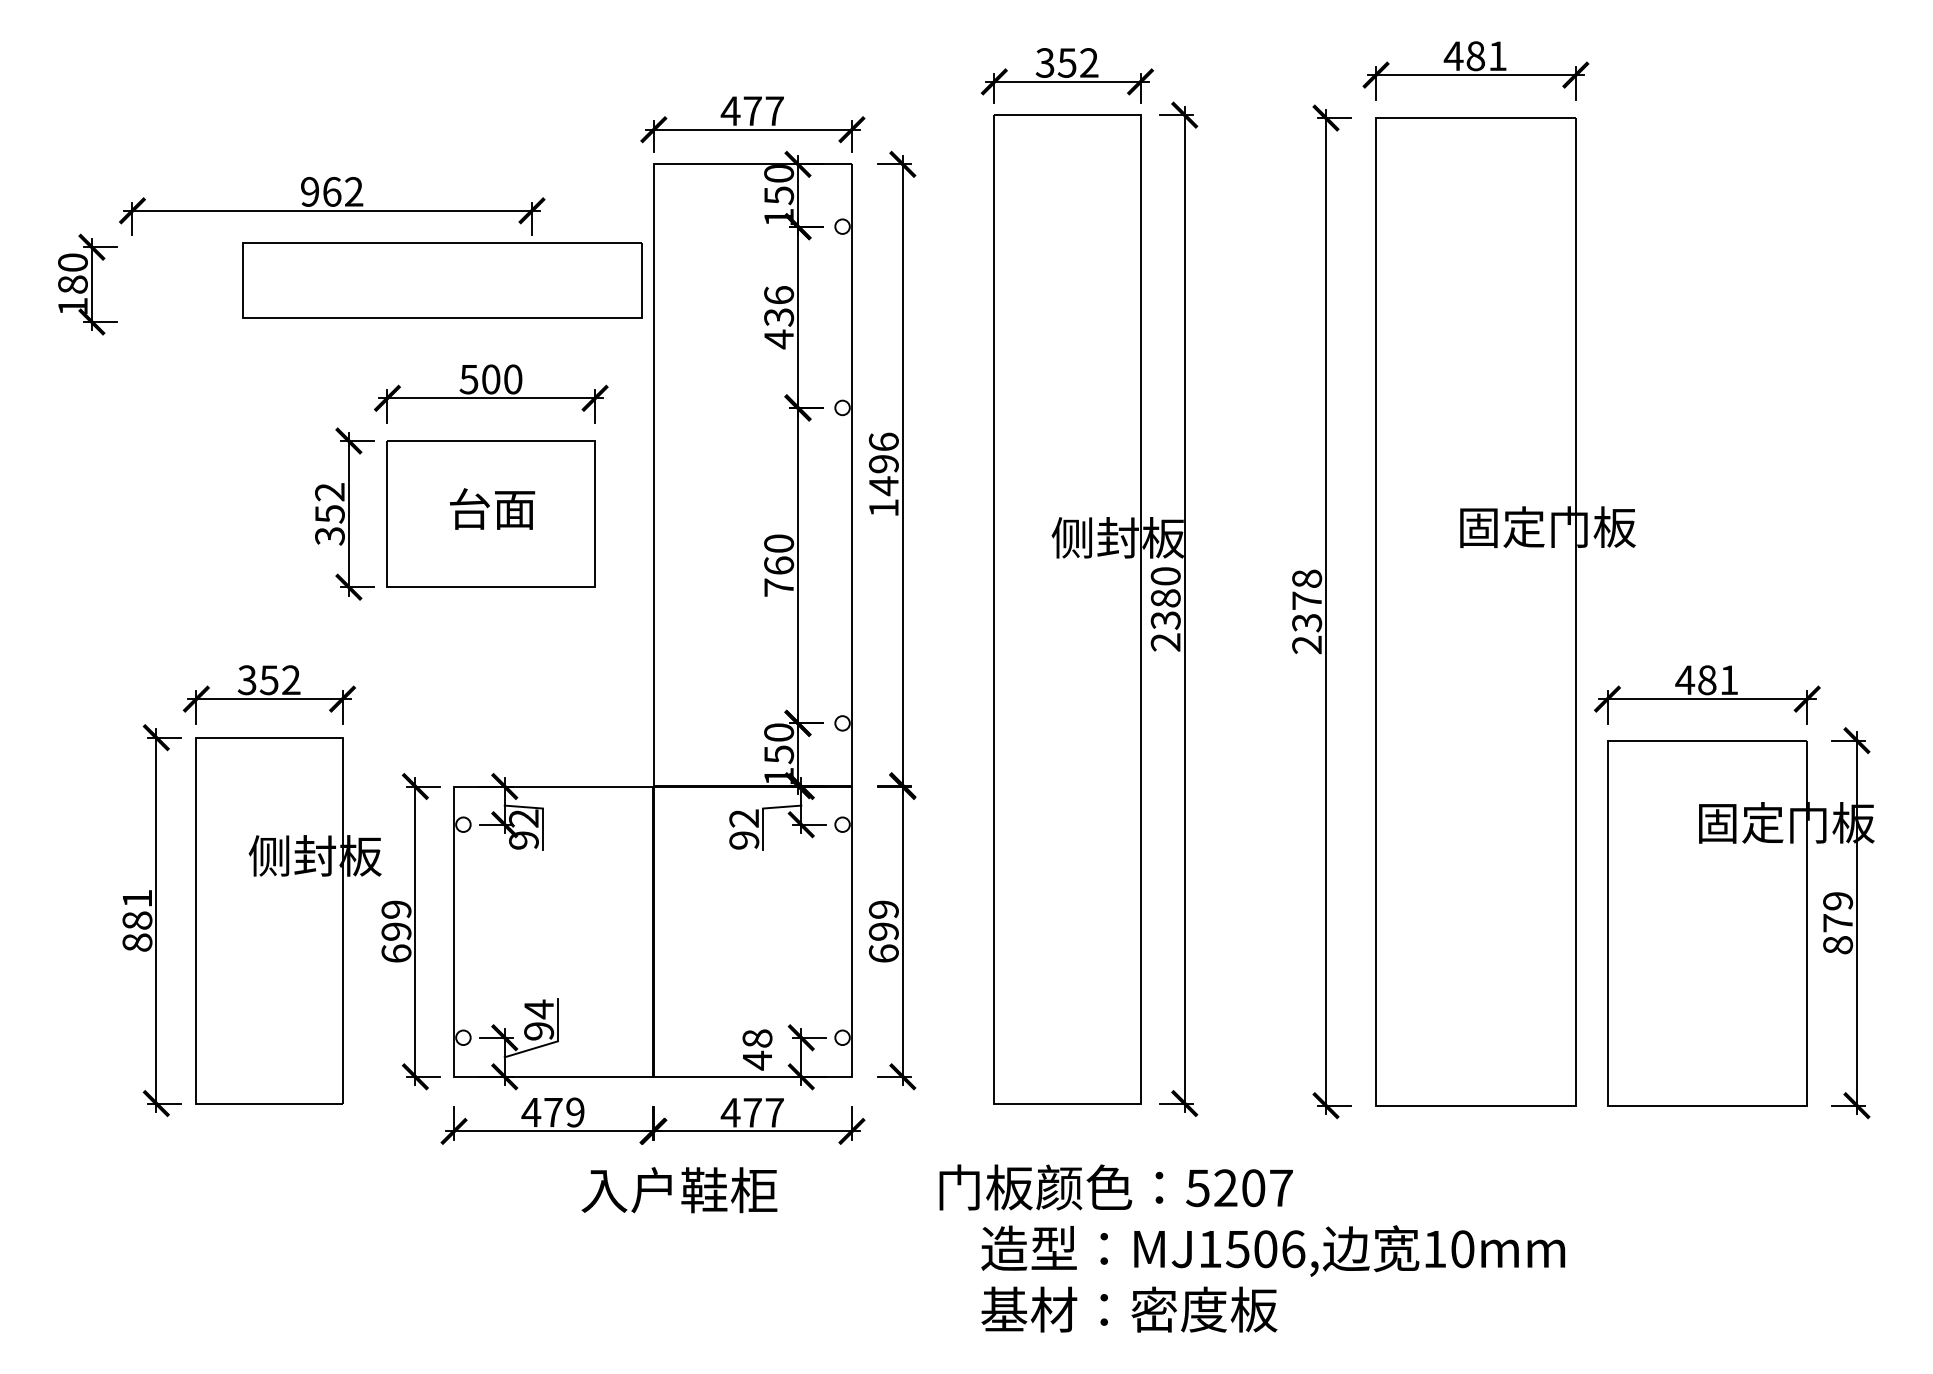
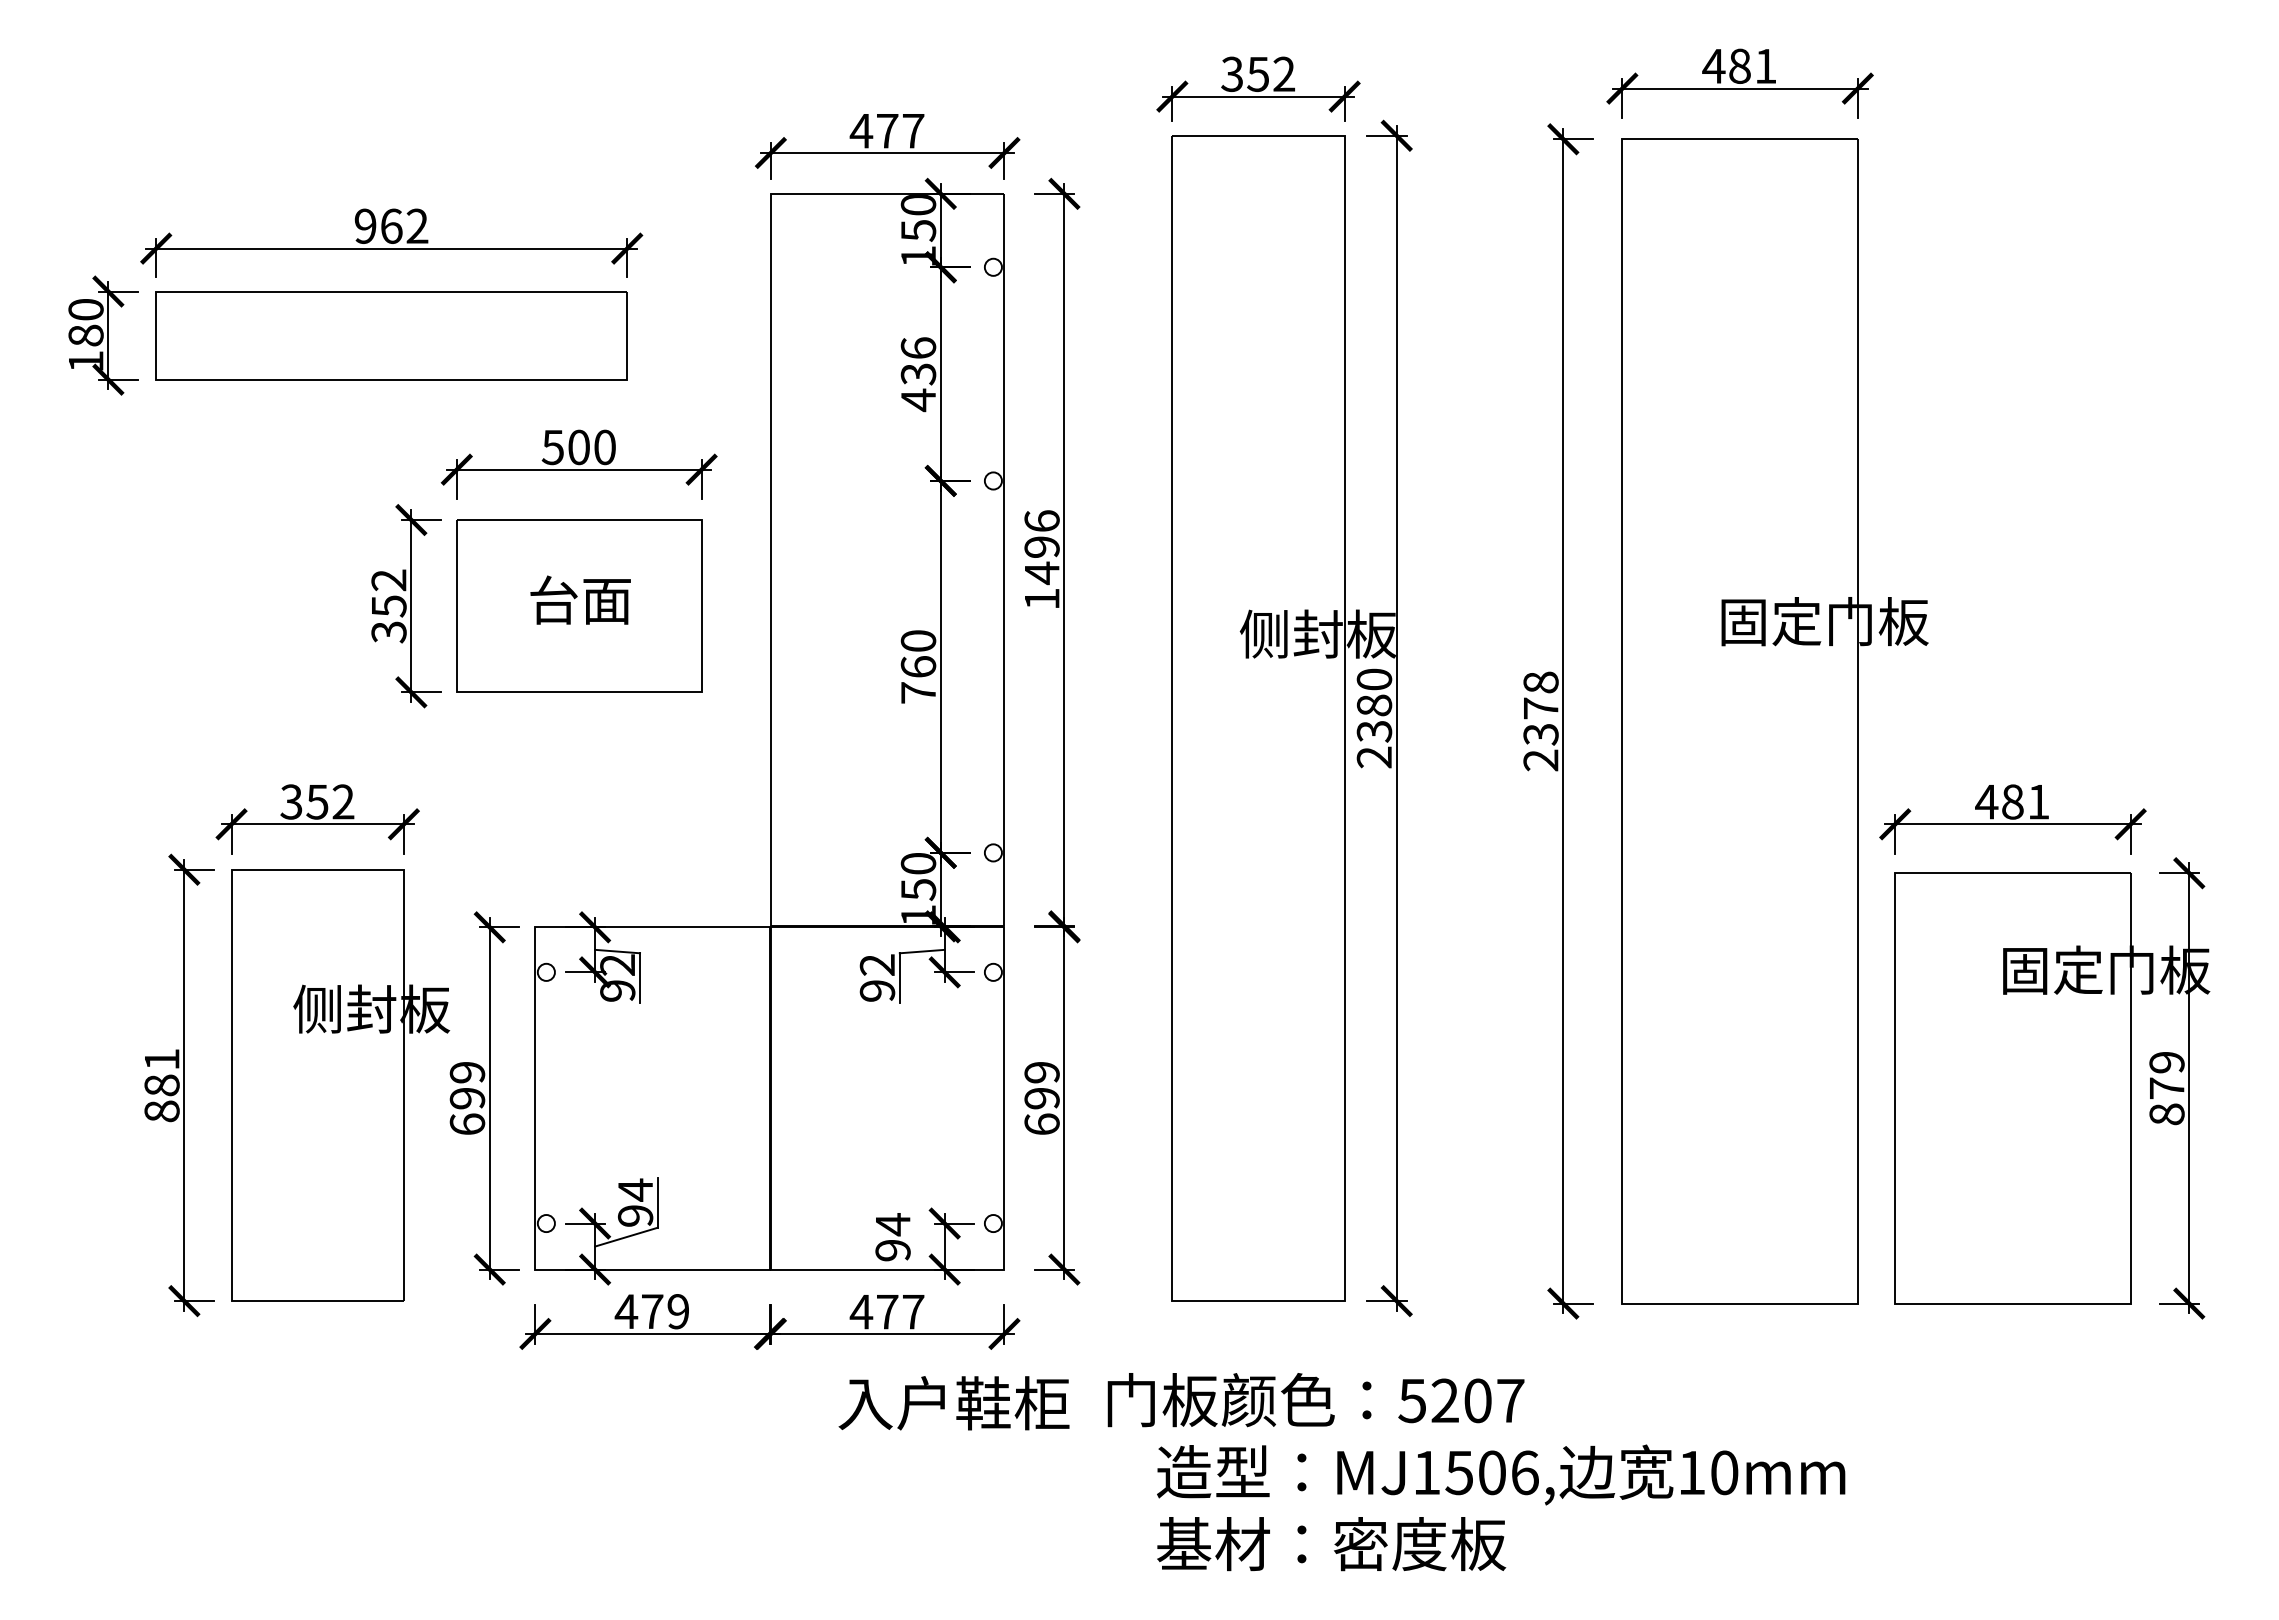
part: (442, 280) -> (391, 335), moved
text: (756, 1049) -> (892, 1237), 48 -> 94
text: (678, 1190) -> (953, 1403), moved

